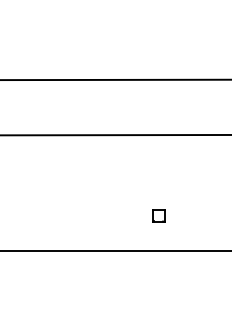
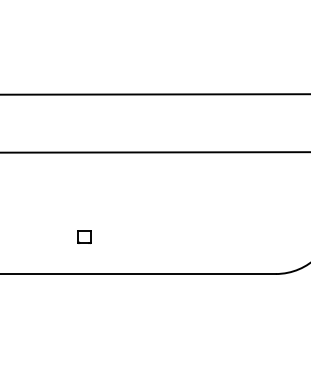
part: (158, 215) -> (84, 236), moved

